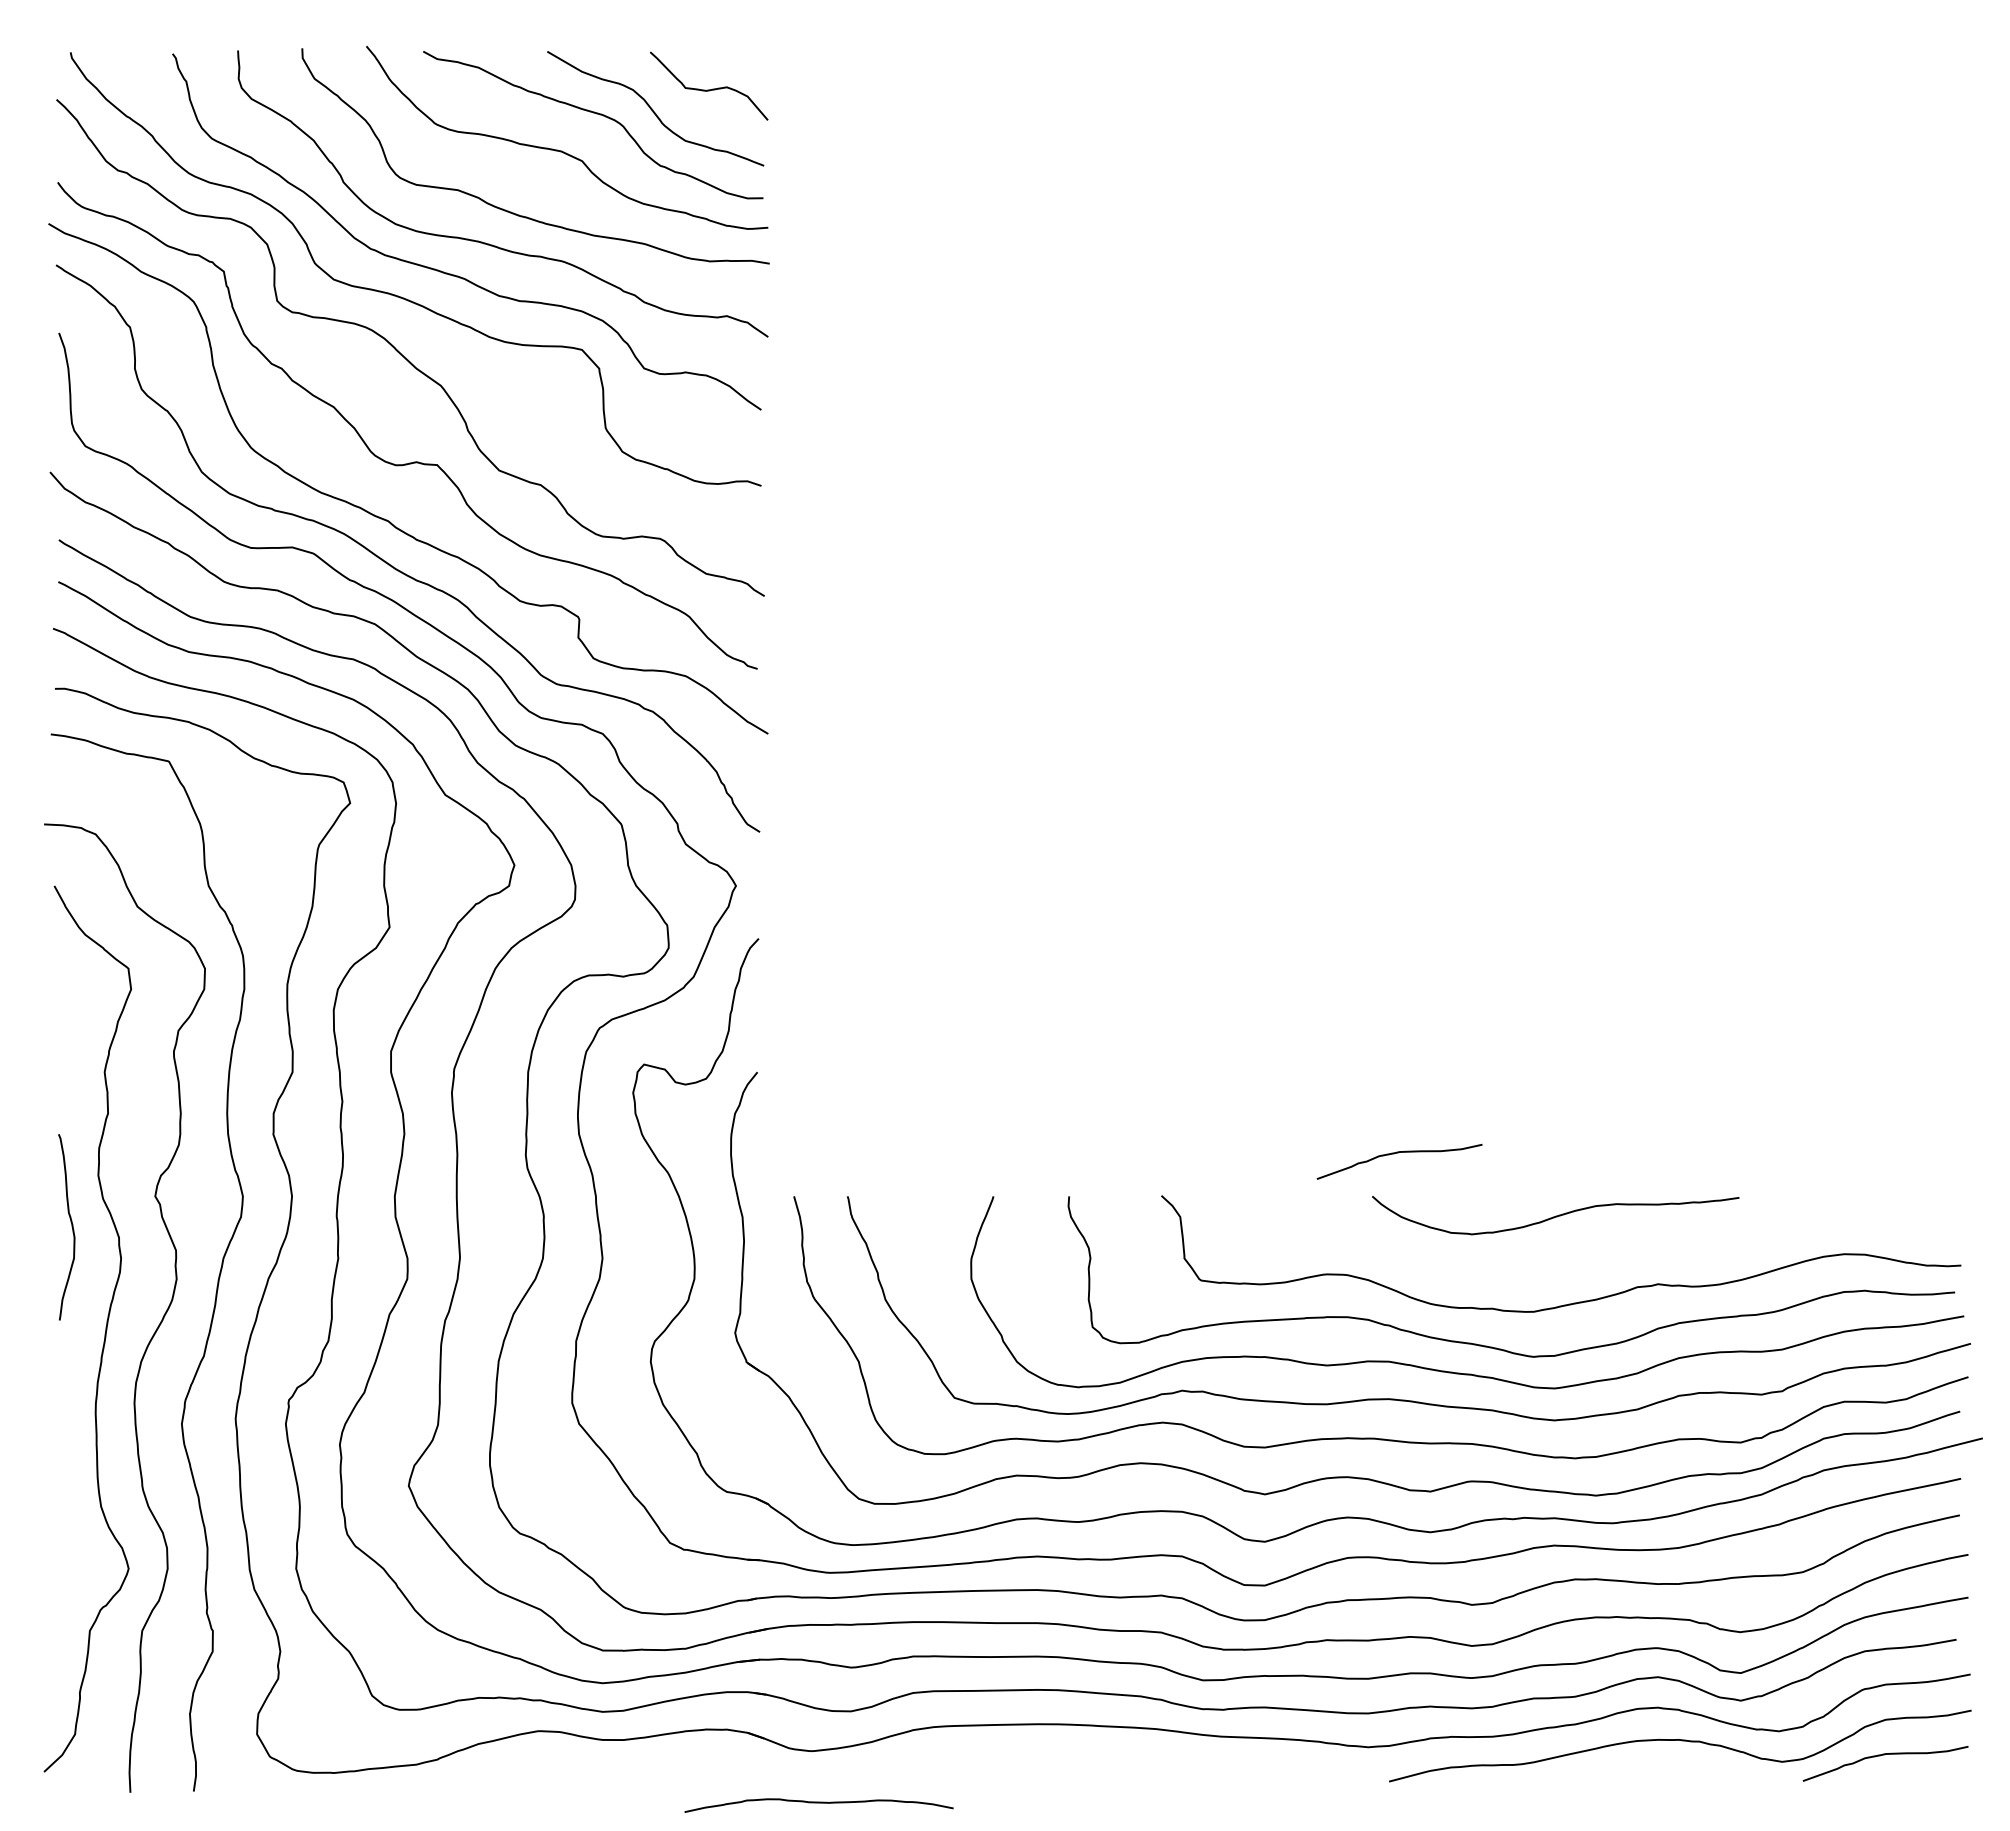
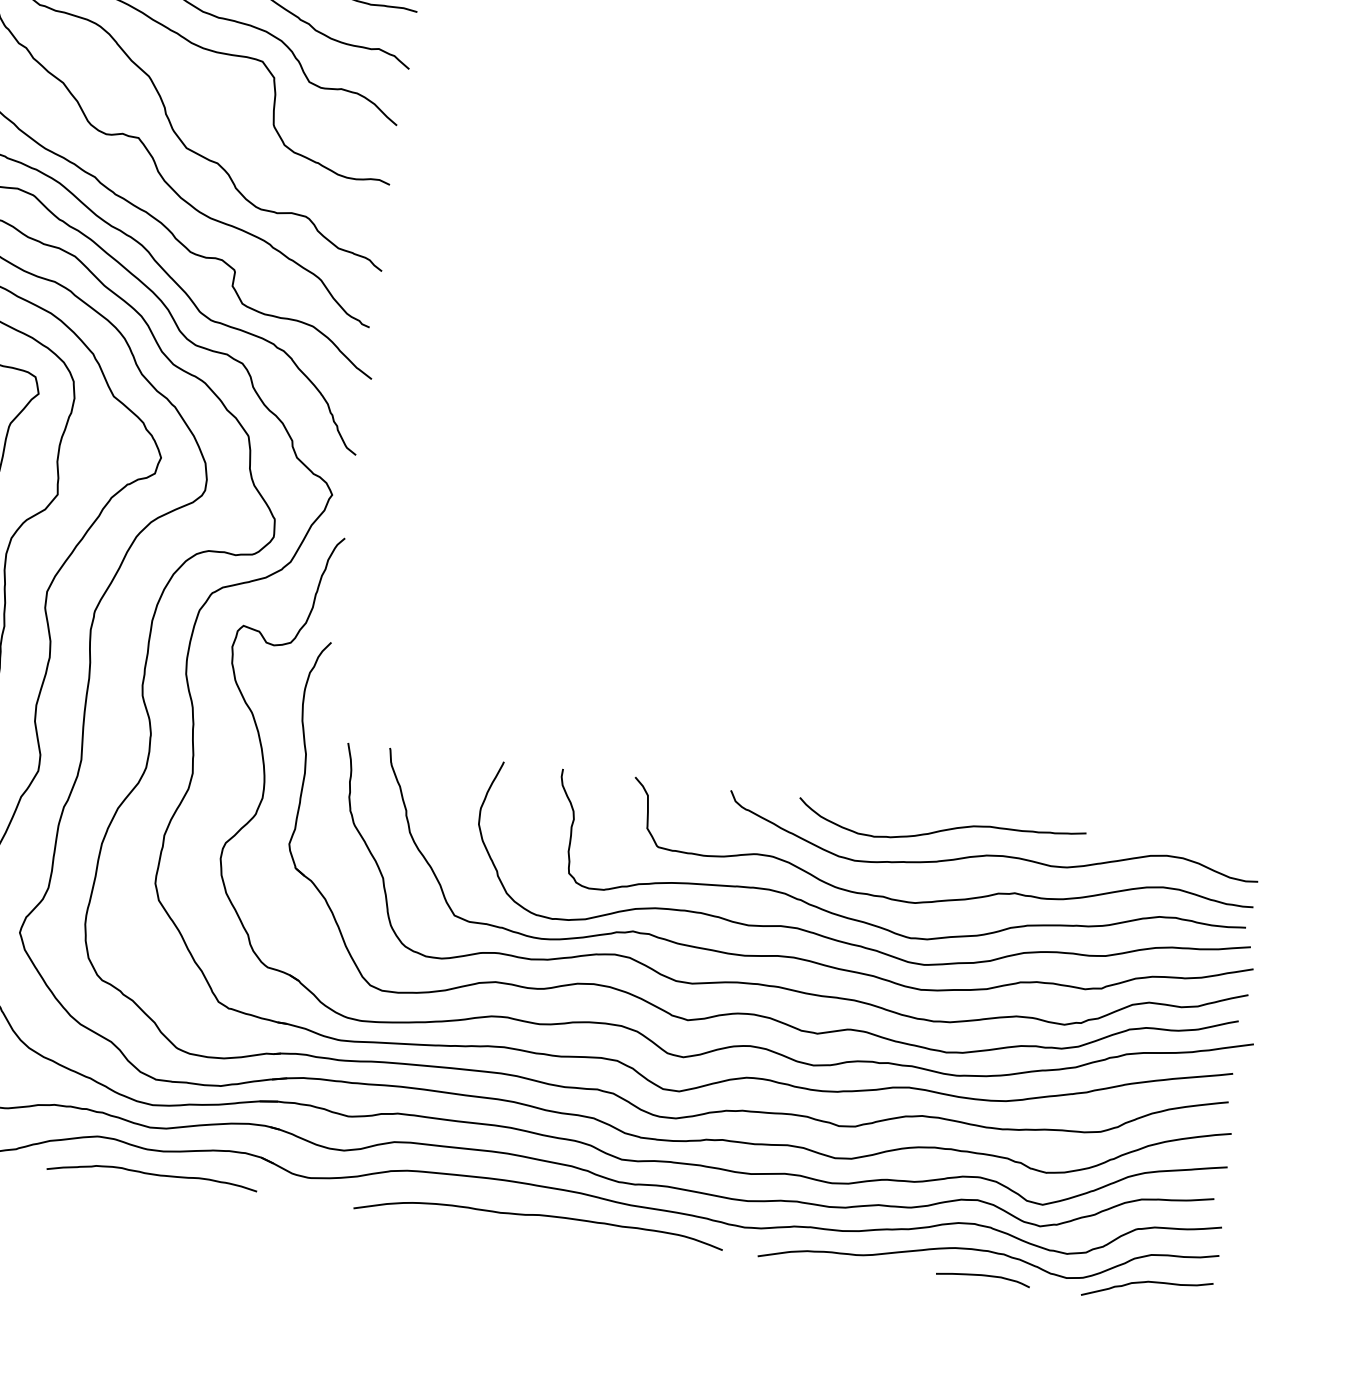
curve: (1398, 1153) -> (824, 766), removed
curve: (1623, 1239) -> (992, 855), added
curve: (1104, 1764) -> (537, 1216), added
curve: (1675, 1772) -> (982, 1276), added
curve: (818, 1803) -> (152, 1175), moved

